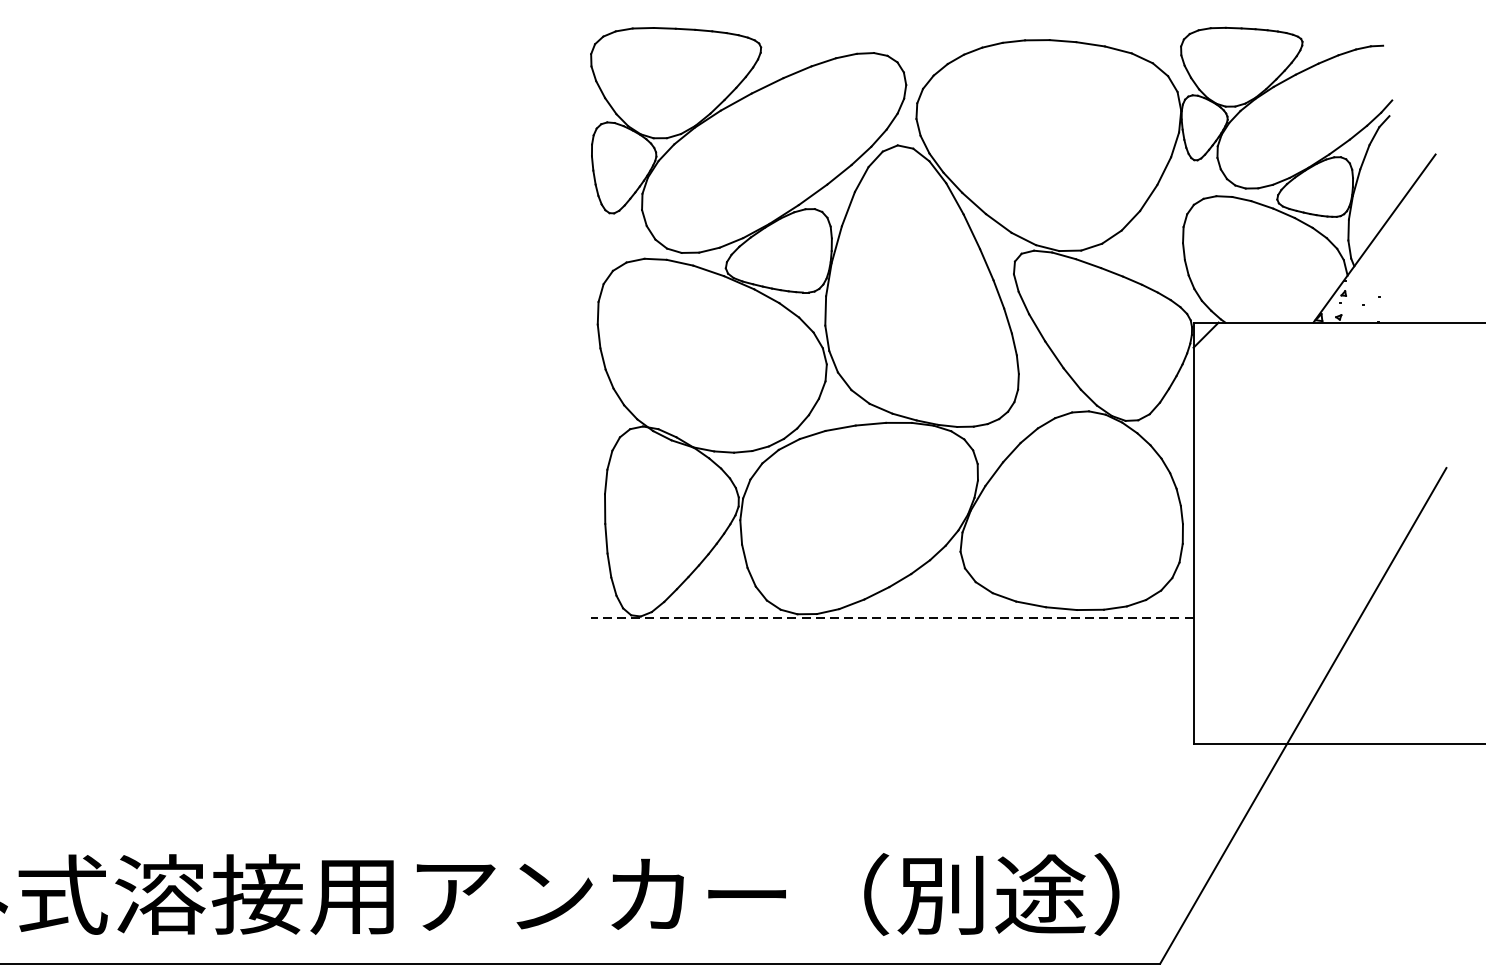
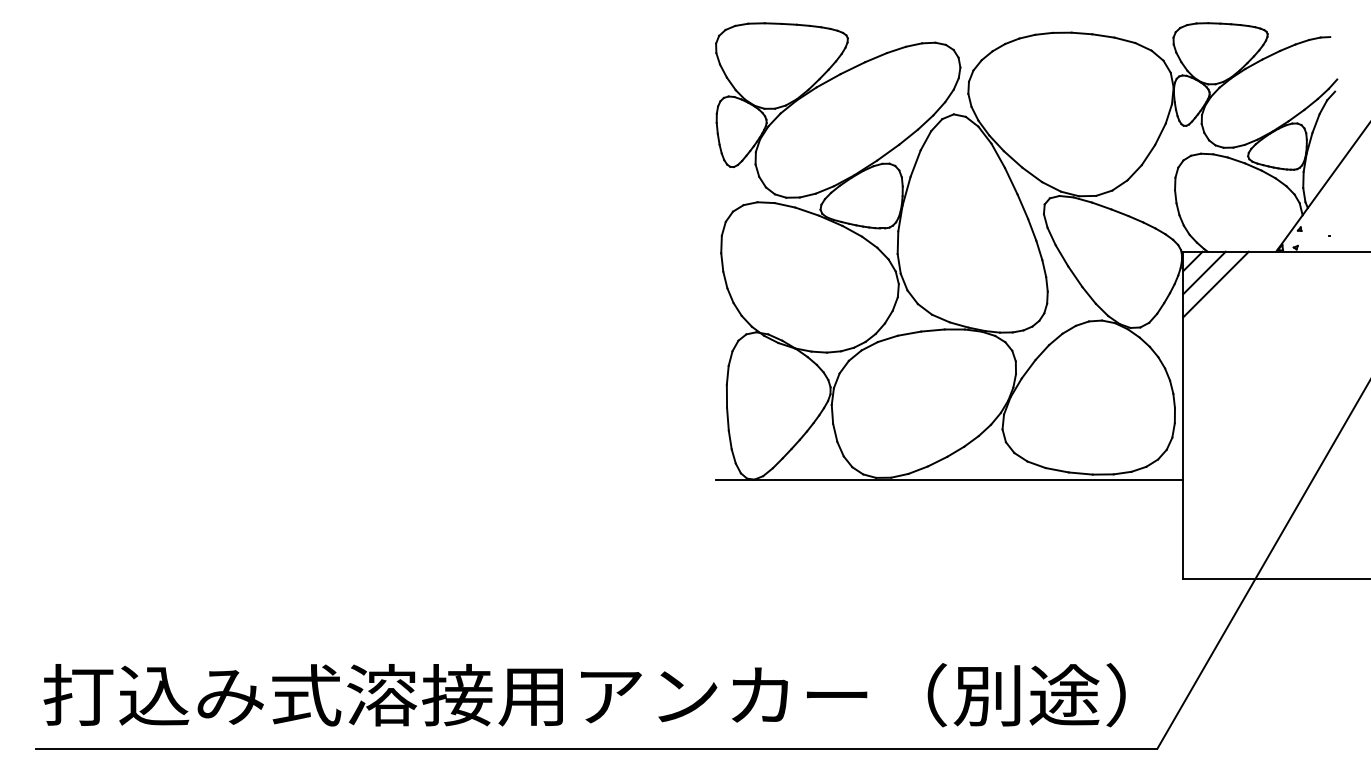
line: (1221, 349) -> (1204, 272), added
line: (1235, 364) -> (1215, 284), added
line: (892, 617) -> (949, 480), dashed -> solid

